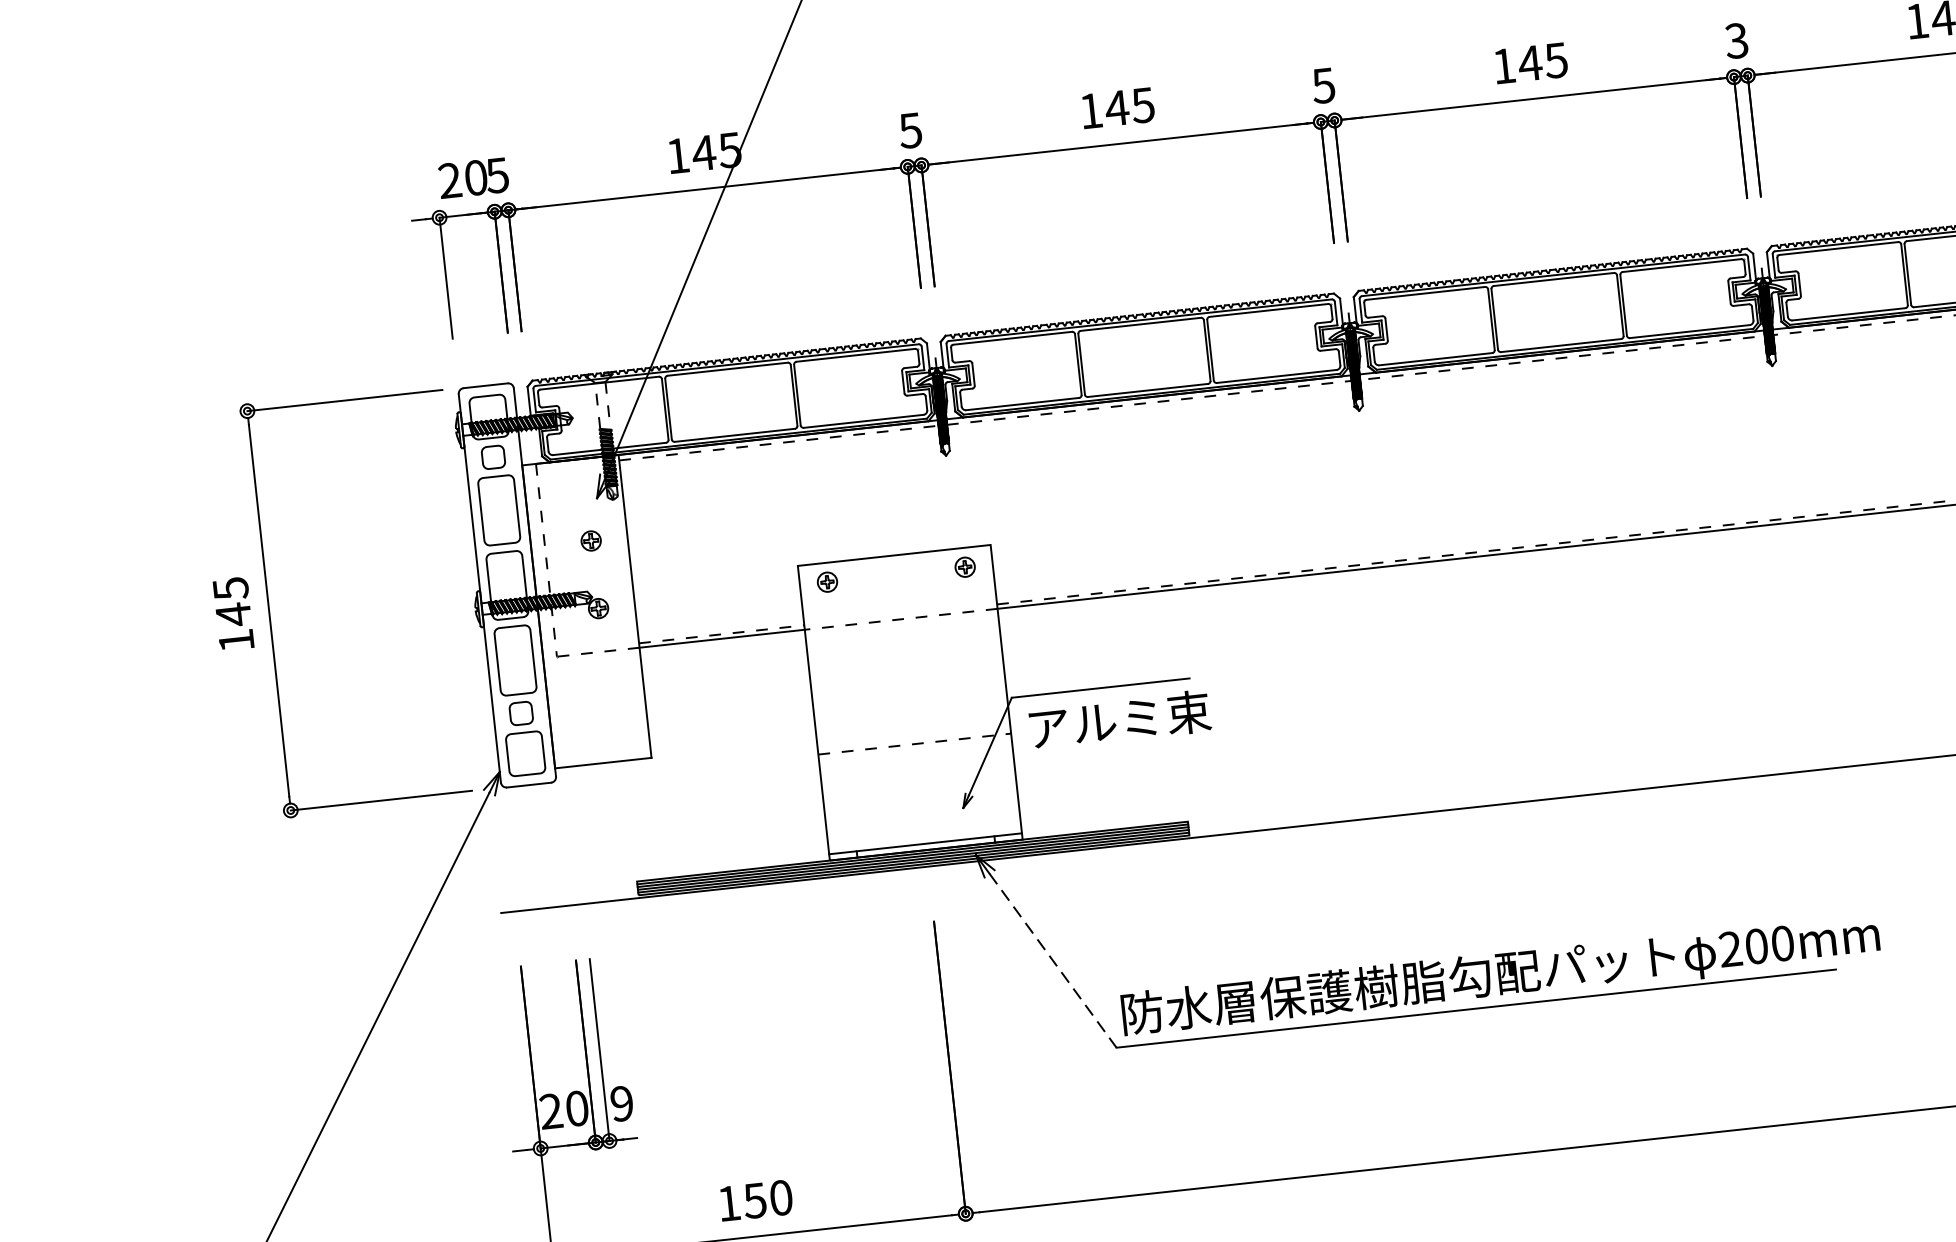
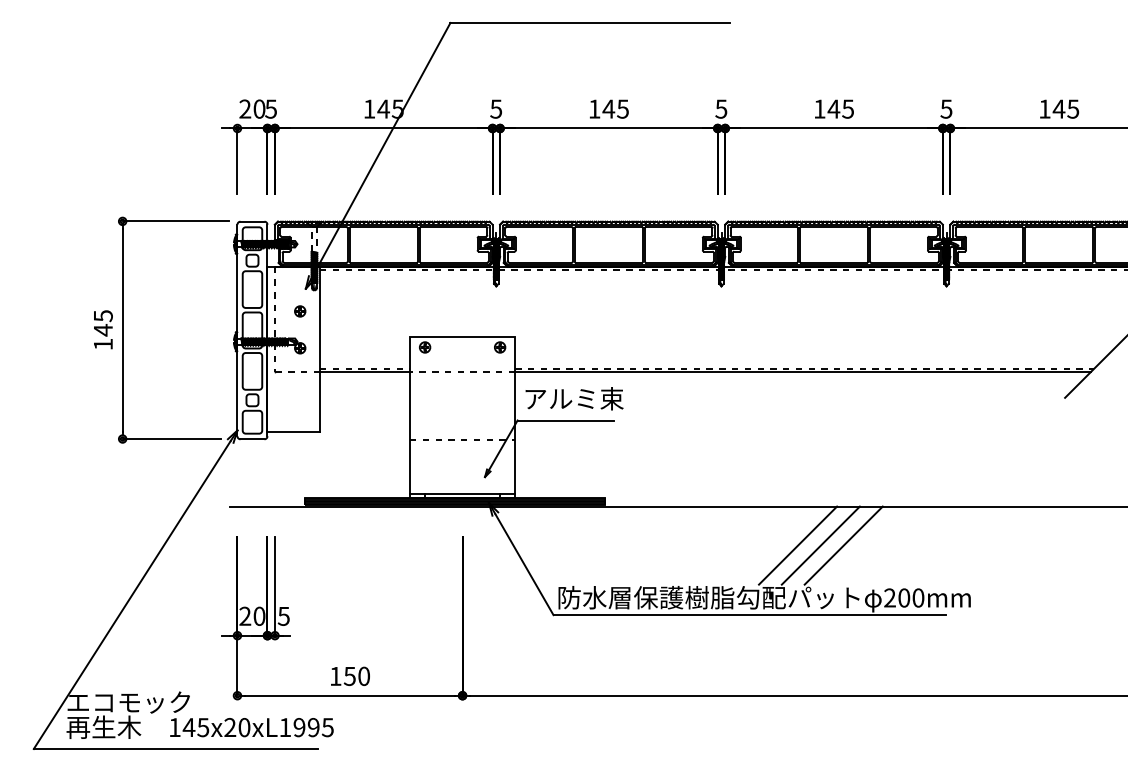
text: (1736, 39) -> (946, 108), 3 -> 5
text: (1119, 719) -> (574, 398), moved
line: (1634, 862) -> (843, 545), added
line: (1592, 866) -> (820, 545), added
line: (1552, 871) -> (798, 545), added
line: (1053, 962) -> (524, 565), dashed -> solid
text: (621, 1102) -> (283, 615), 9 -> 5

